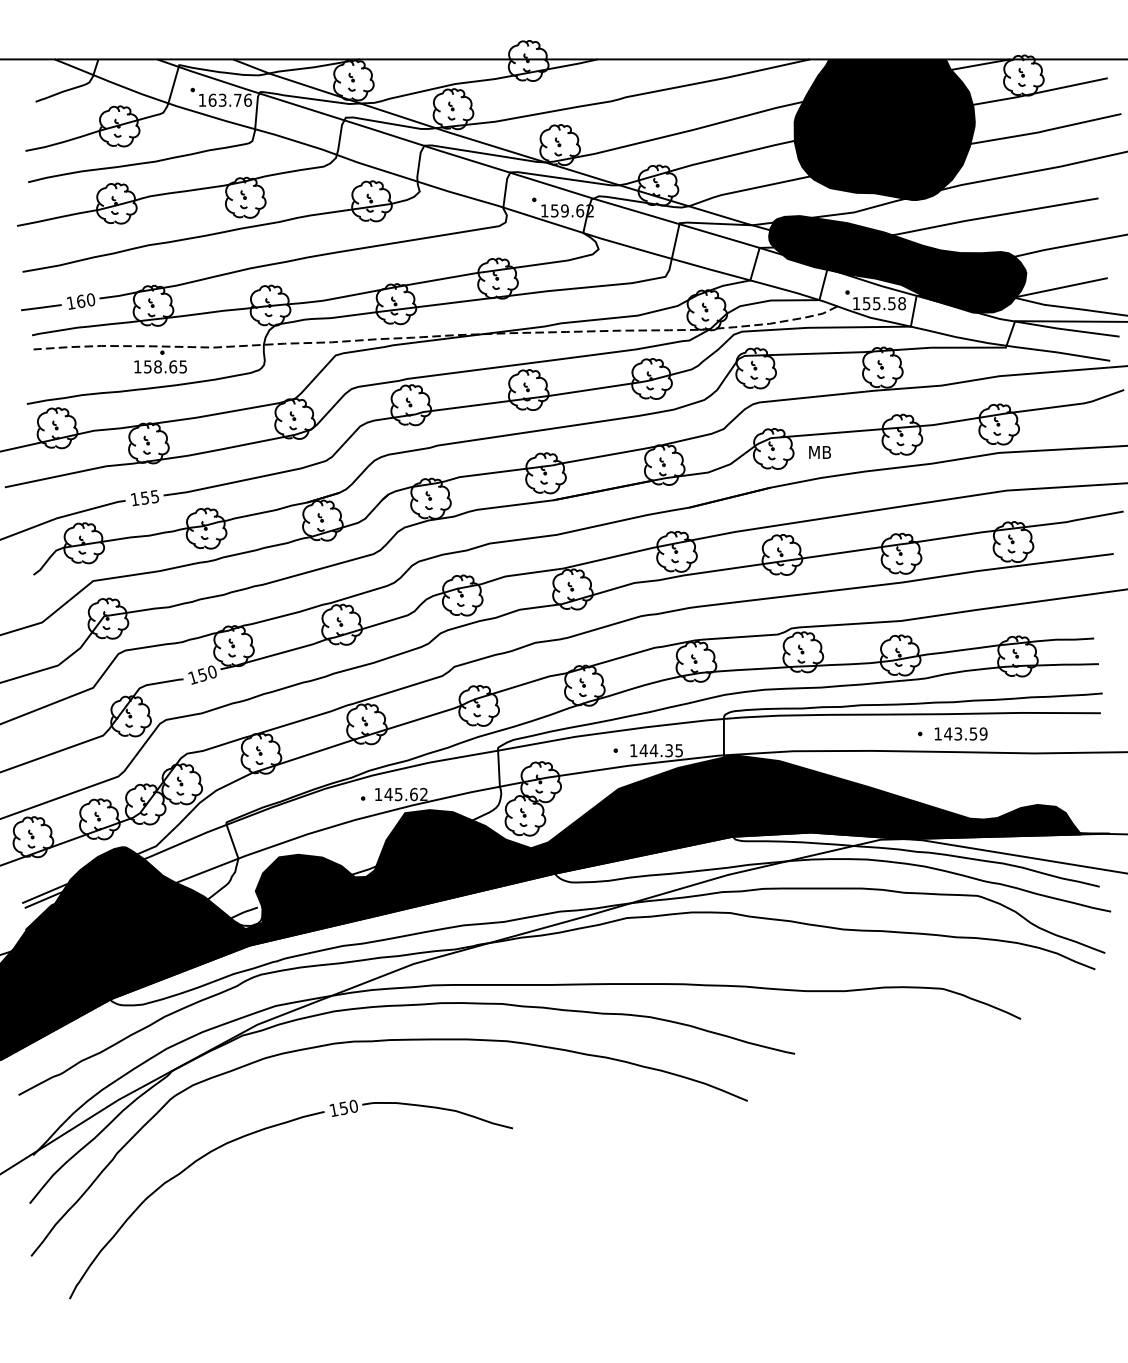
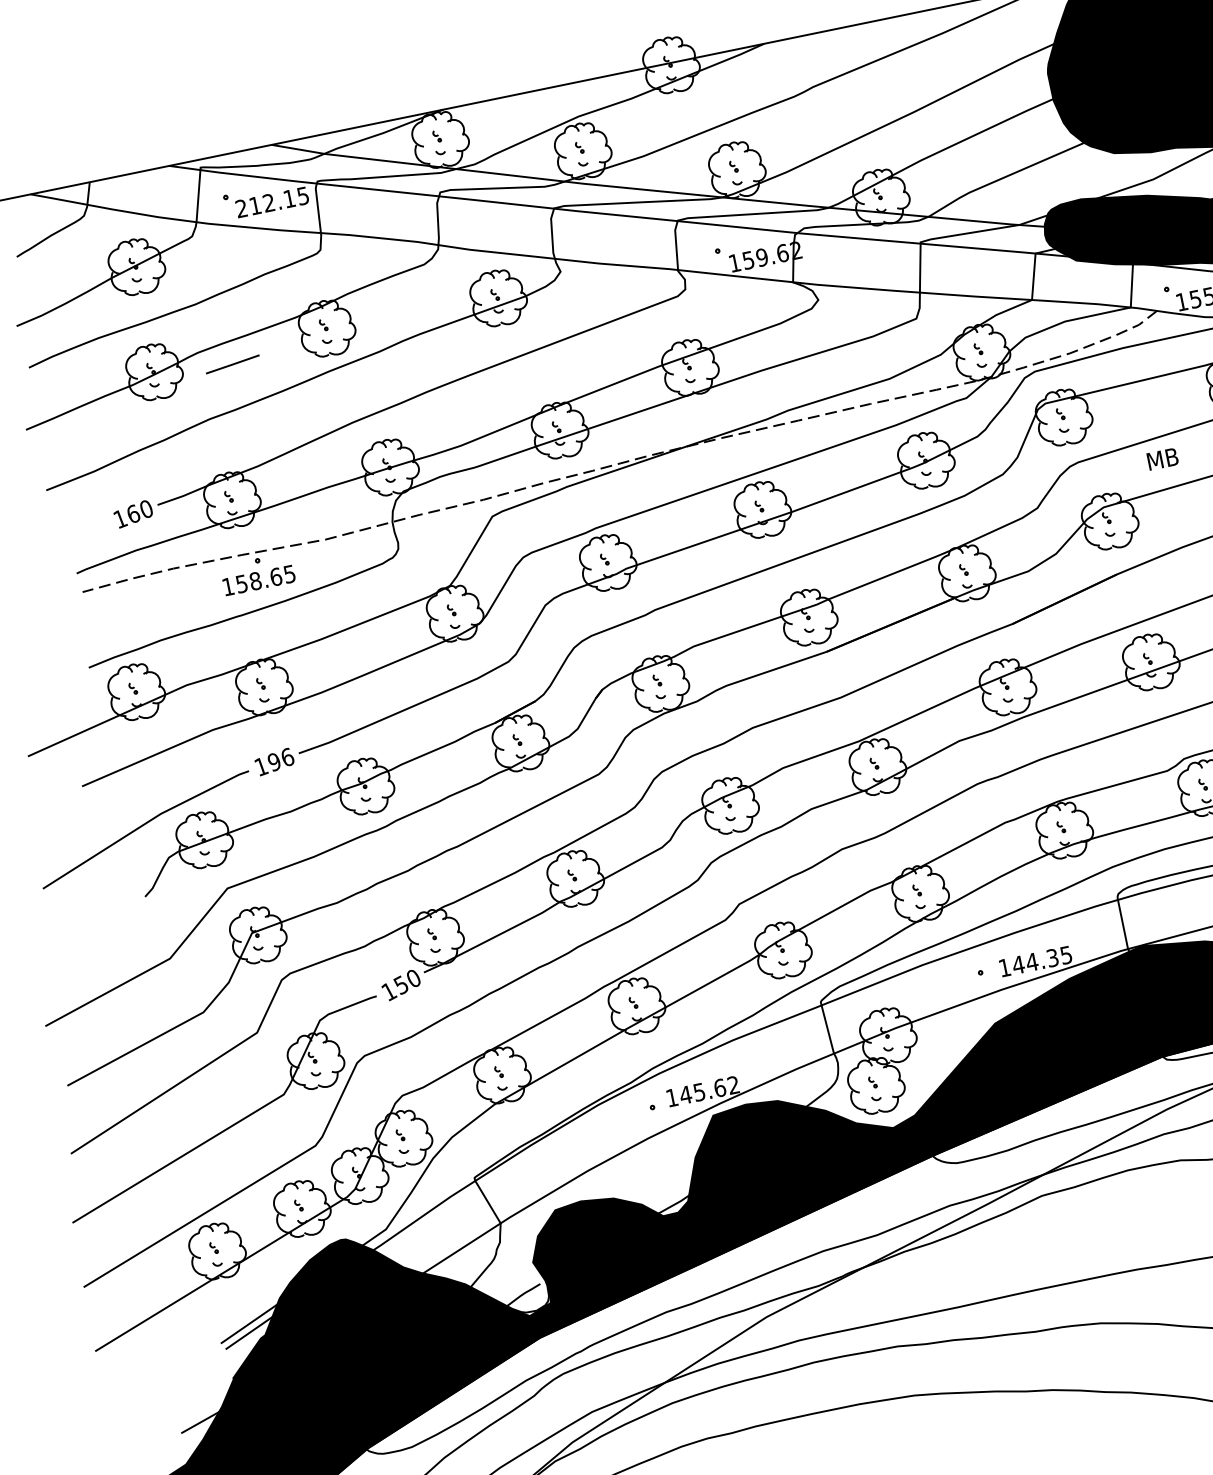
text: (224, 99) -> (271, 201), 163.76 -> 212.15
line: (41, 307) -> (232, 364), moved
text: (819, 452) -> (1162, 459), moved
text: (149, 497) -> (280, 760), 155 -> 196

